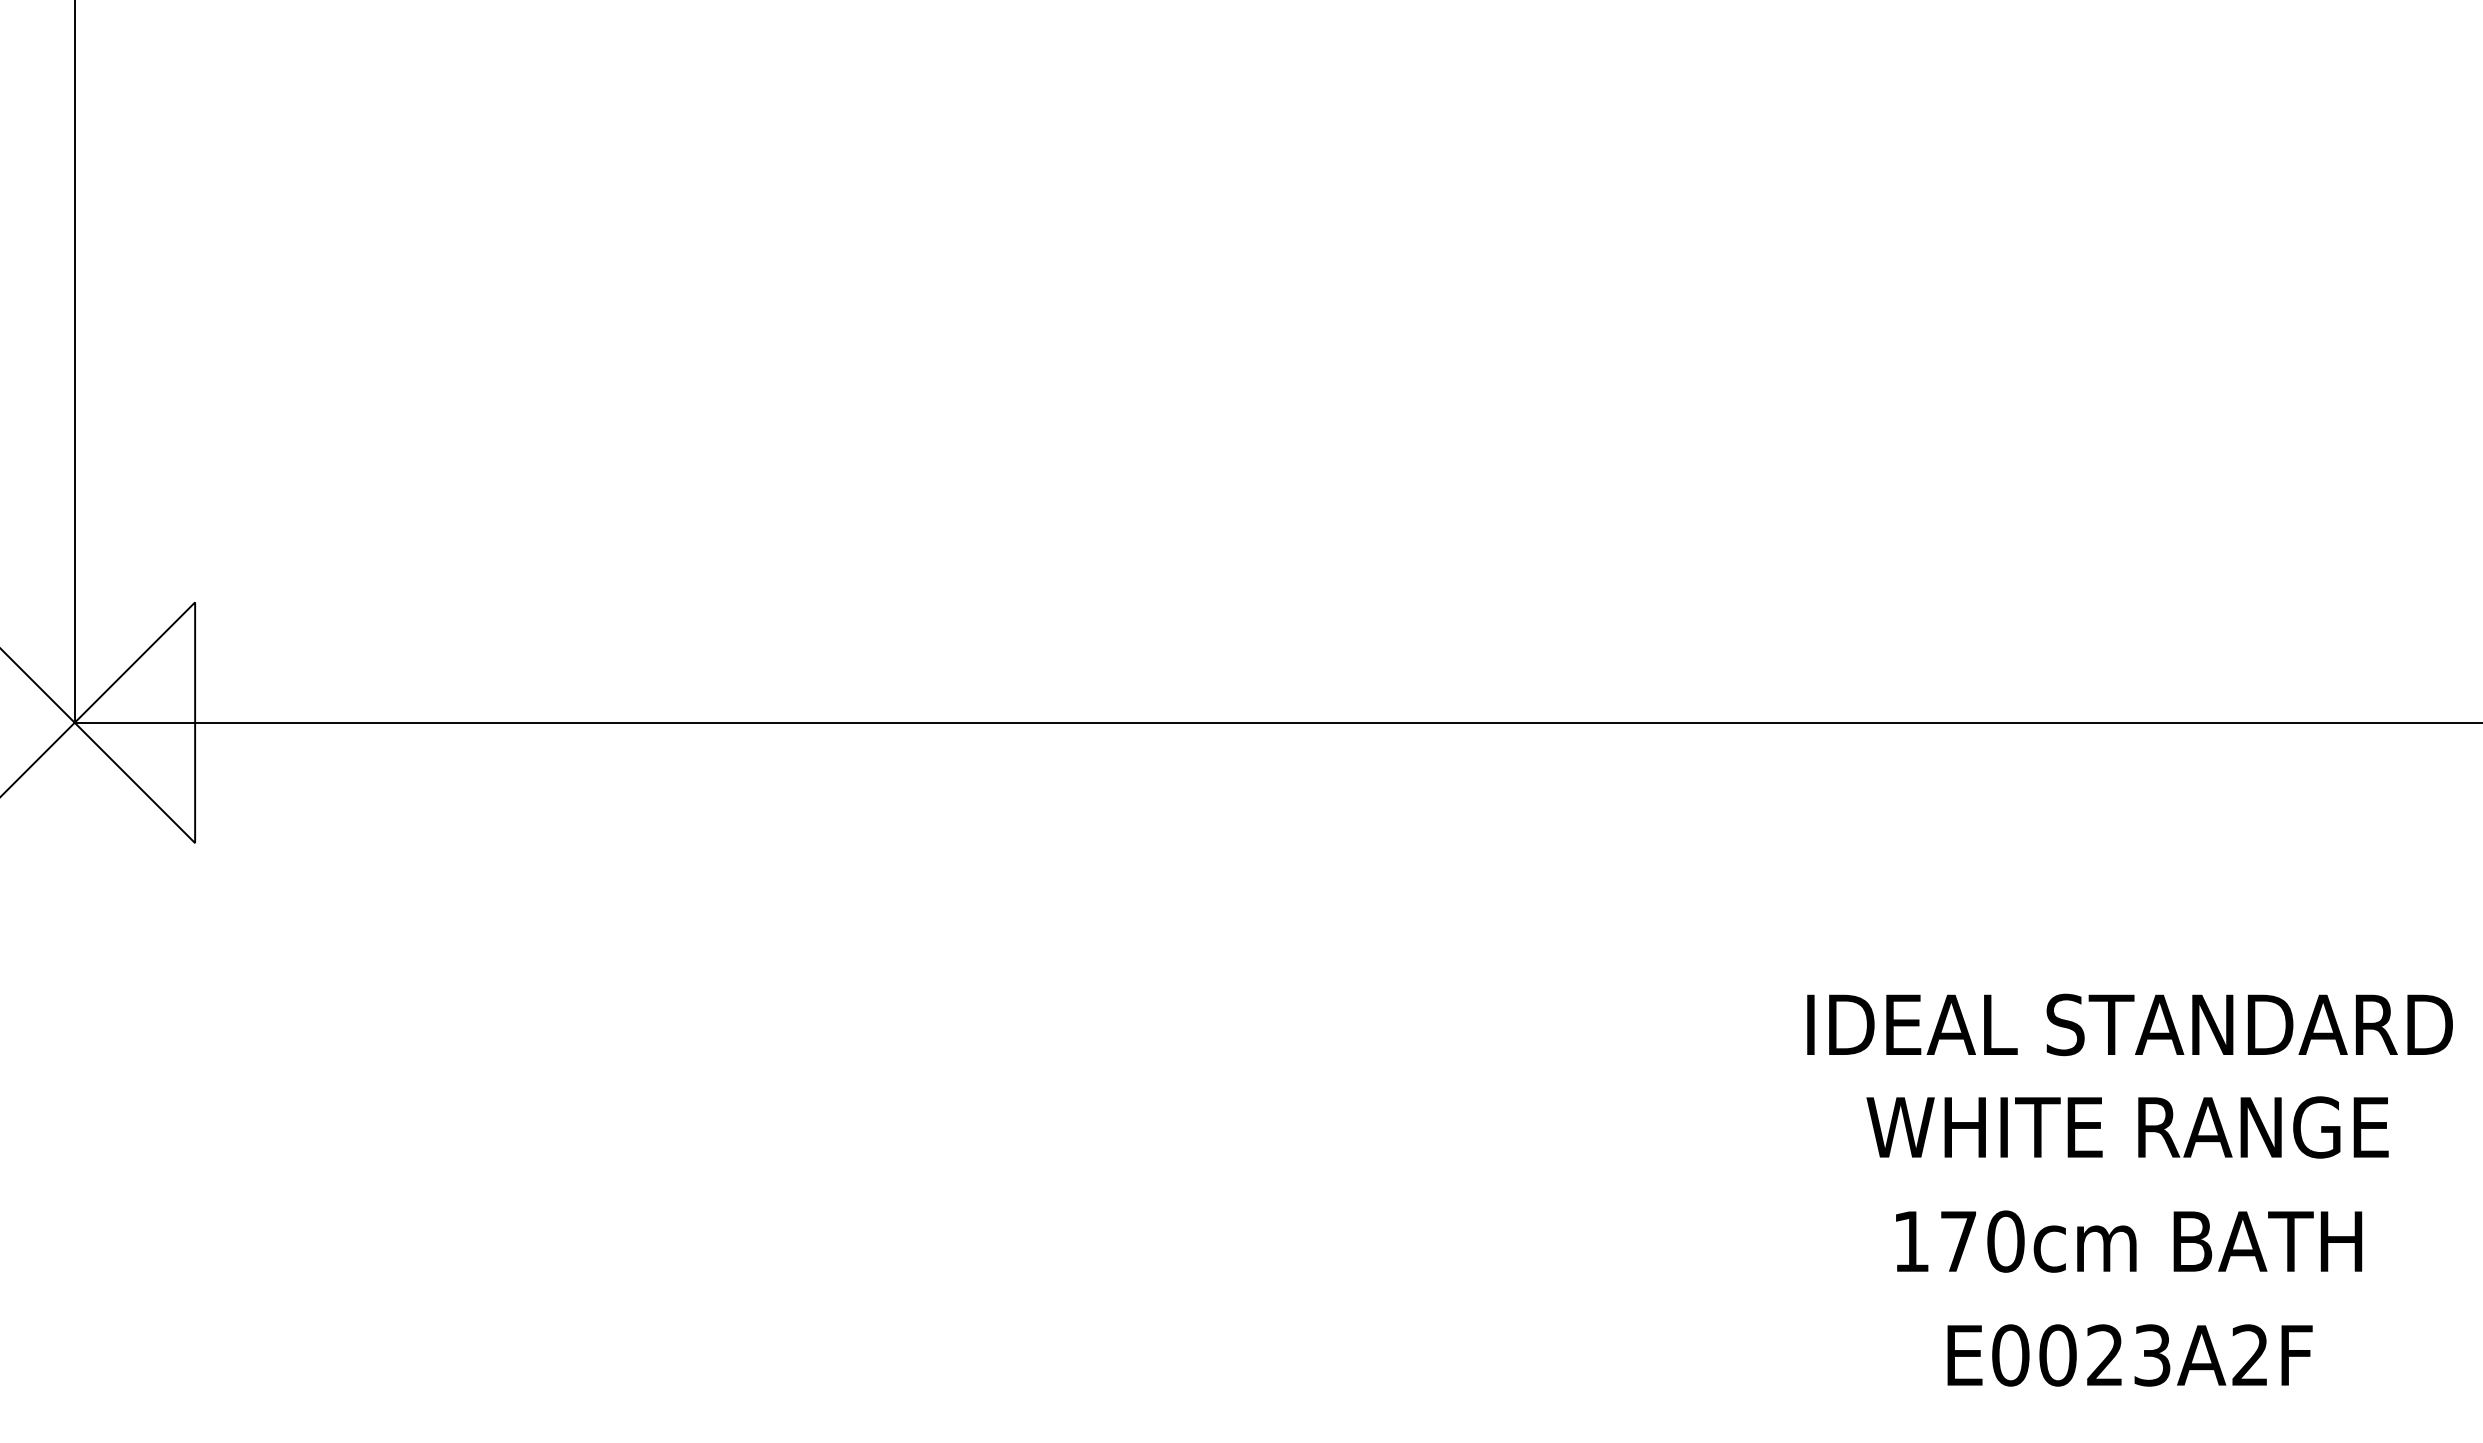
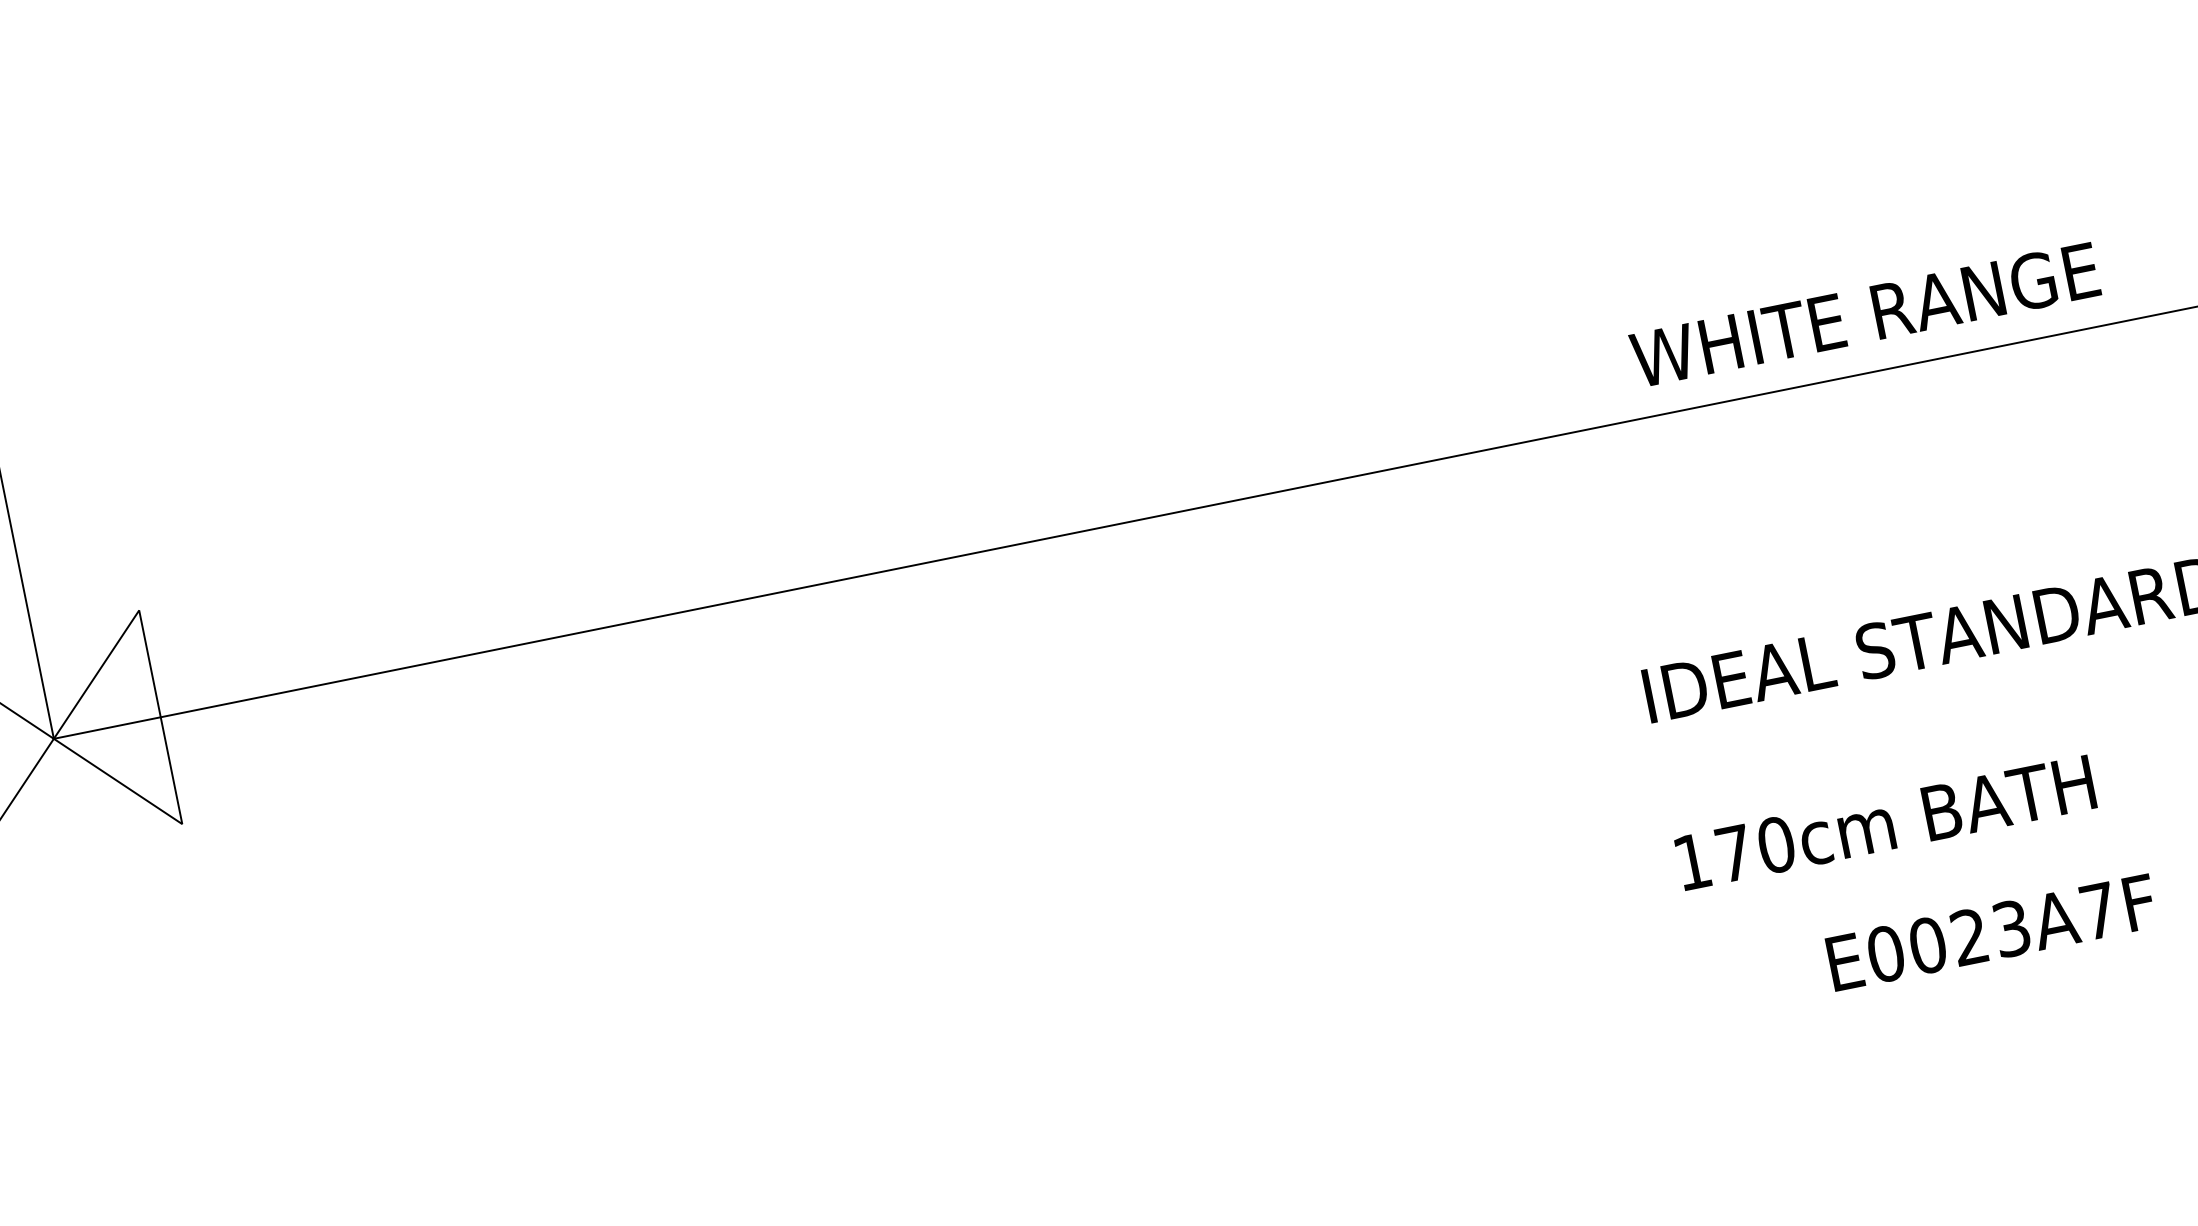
text: (2127, 1127) -> (1865, 315), moved
text: (2129, 1241) -> (1886, 822), moved
text: (2249, 1354) -> (2097, 910), E0023A2F -> E0023A7F

